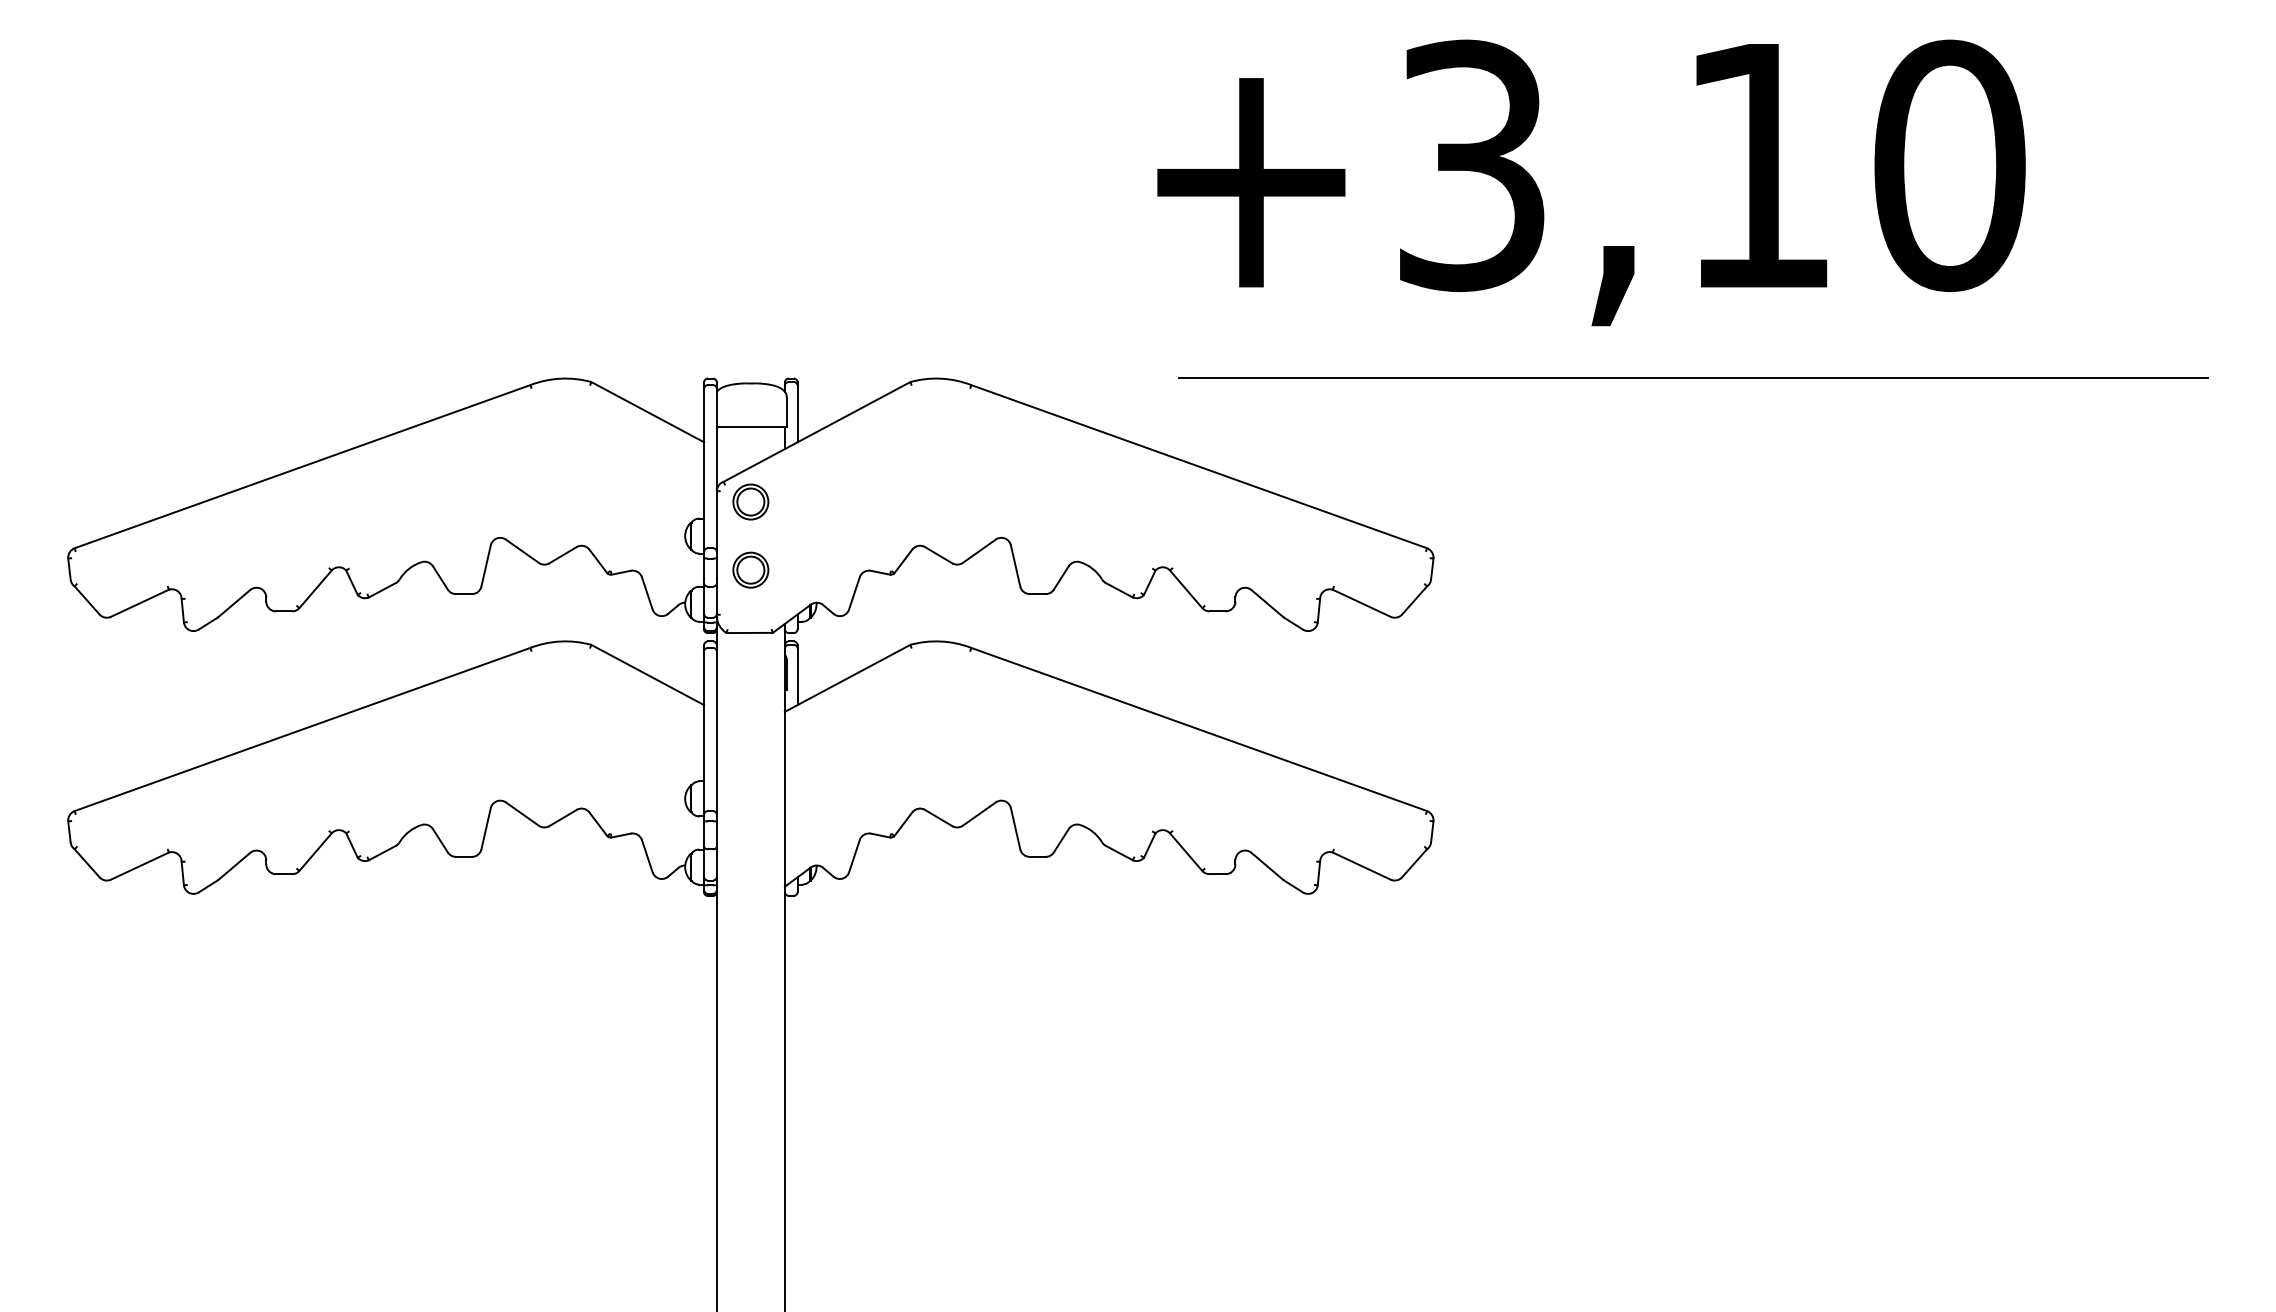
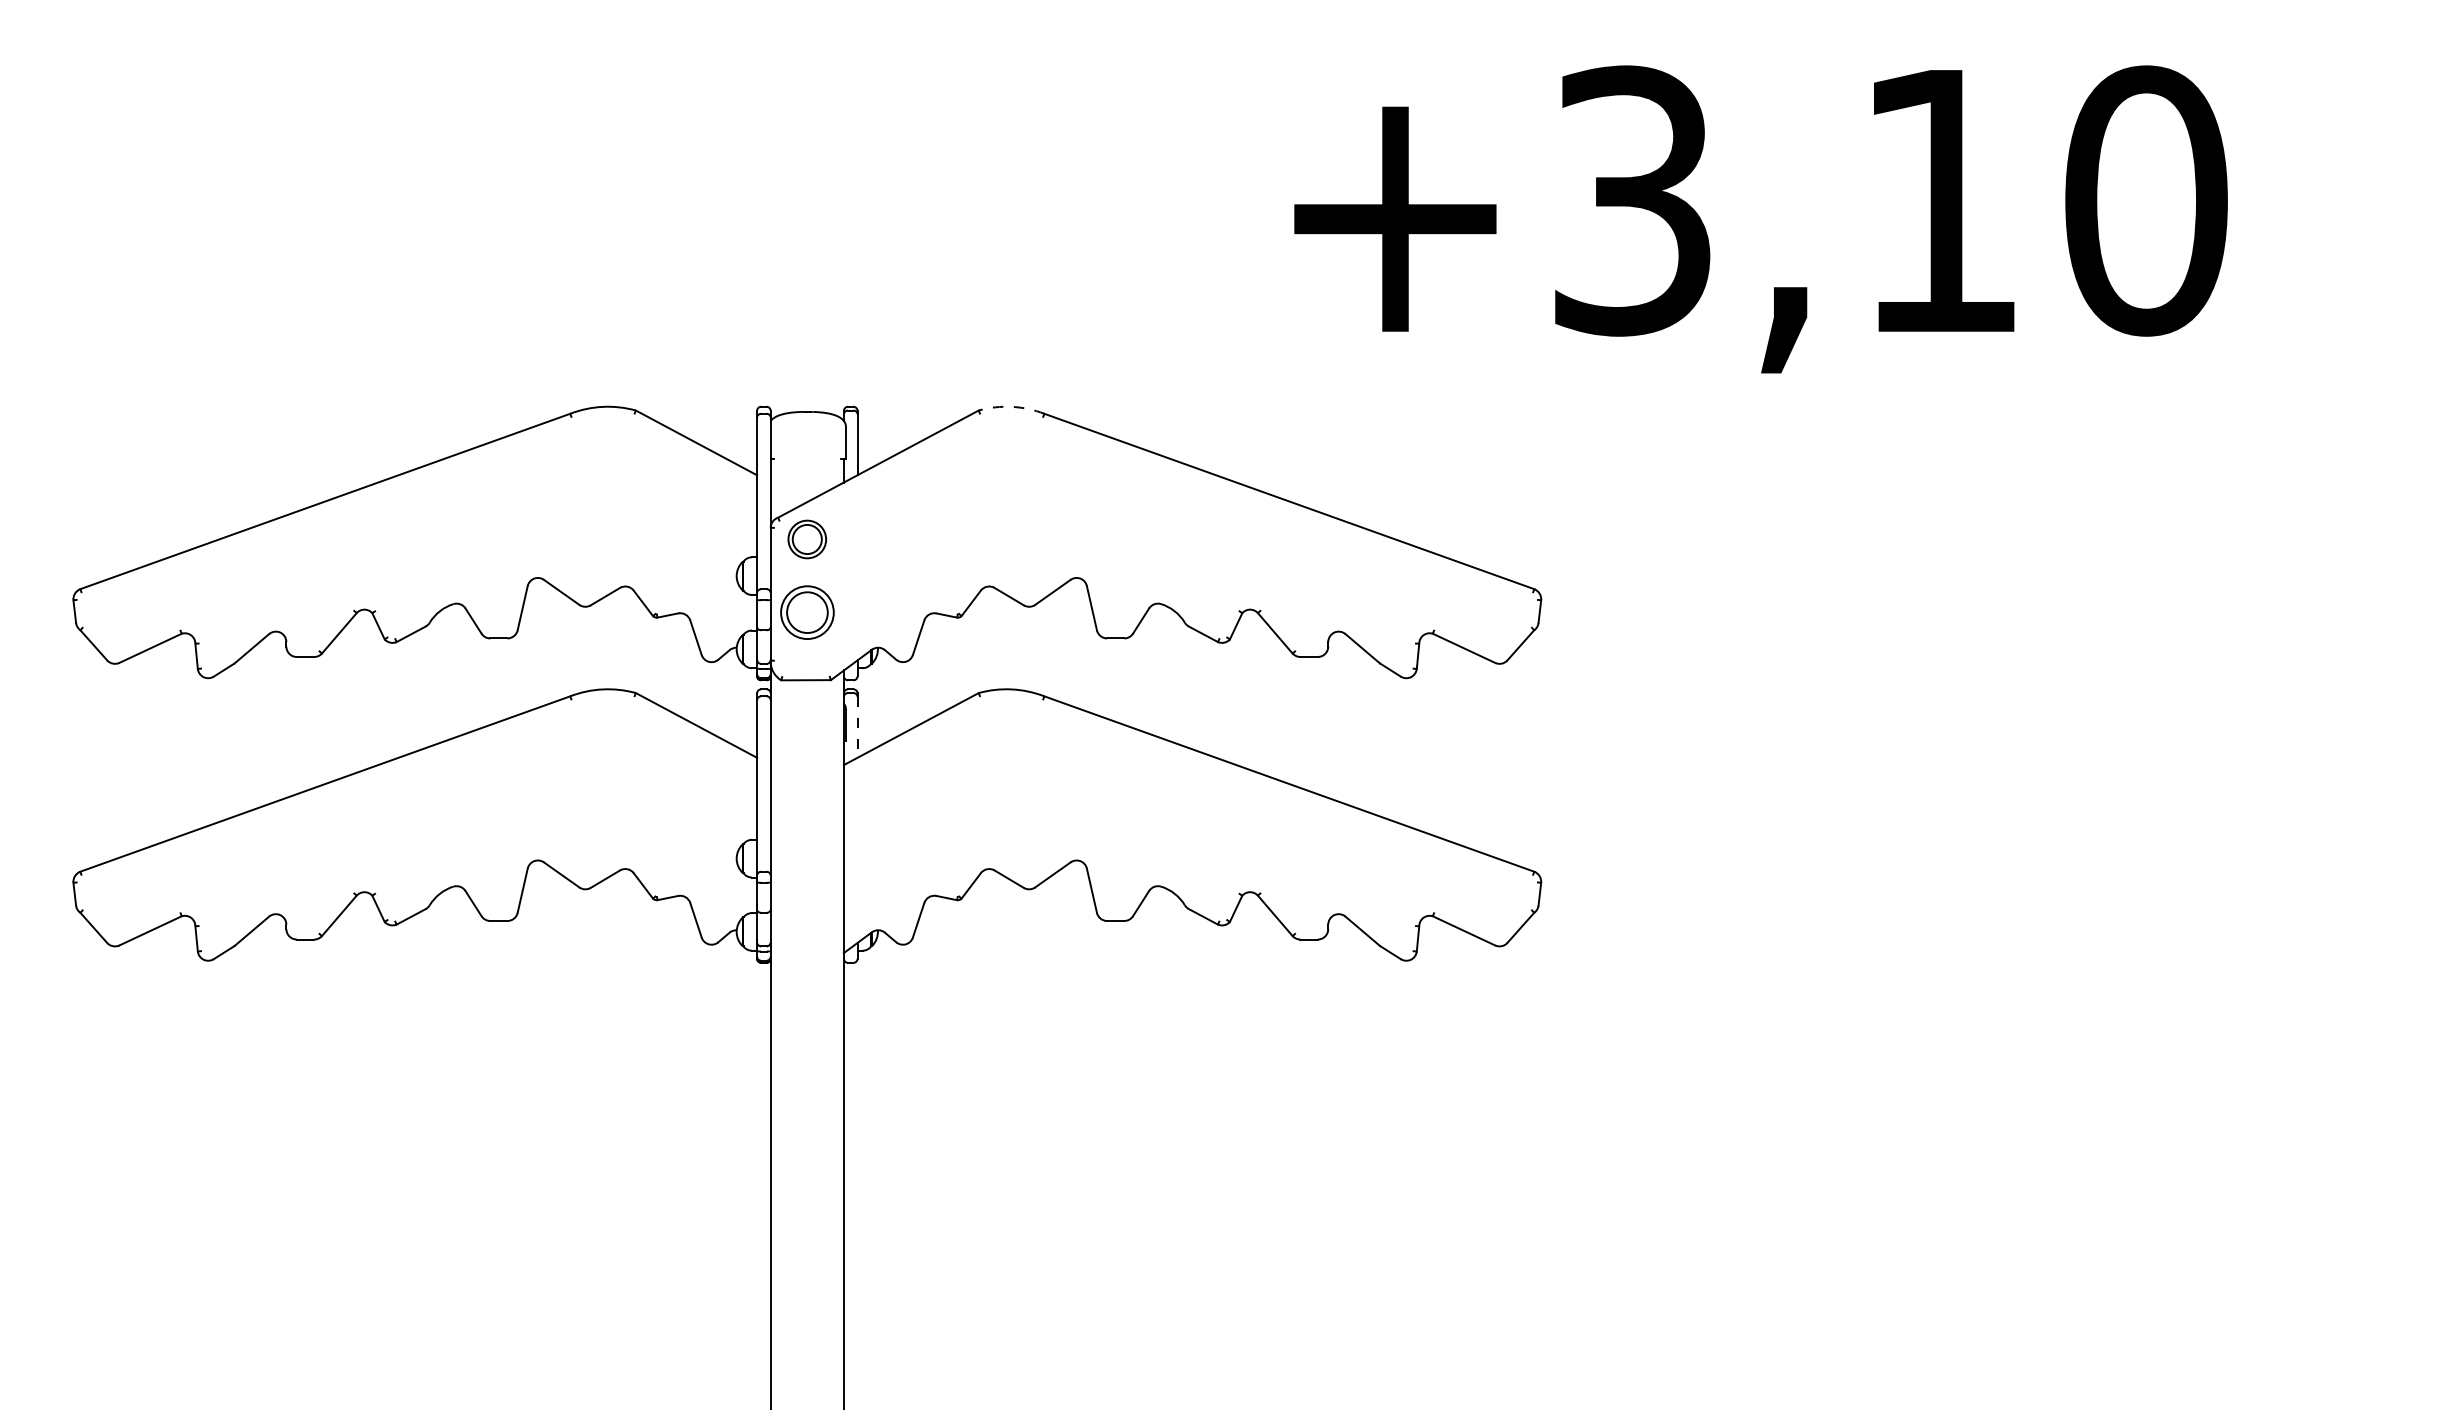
text: (1591, 182) -> (1760, 219), moved
arc: (940, 378) -> (1011, 406), solid -> dashed
line: (1693, 378) -> (1820, 406), removed
line: (750, 426) -> (806, 458), removed
part: (750, 569) -> (806, 612), size x1.4
line: (797, 676) -> (857, 727), solid -> dashed

